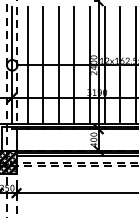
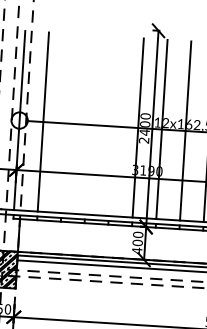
line: (43, 64) -> (67, 122), removed
line: (58, 64) -> (90, 123), removed
line: (74, 64) -> (115, 125), removed

